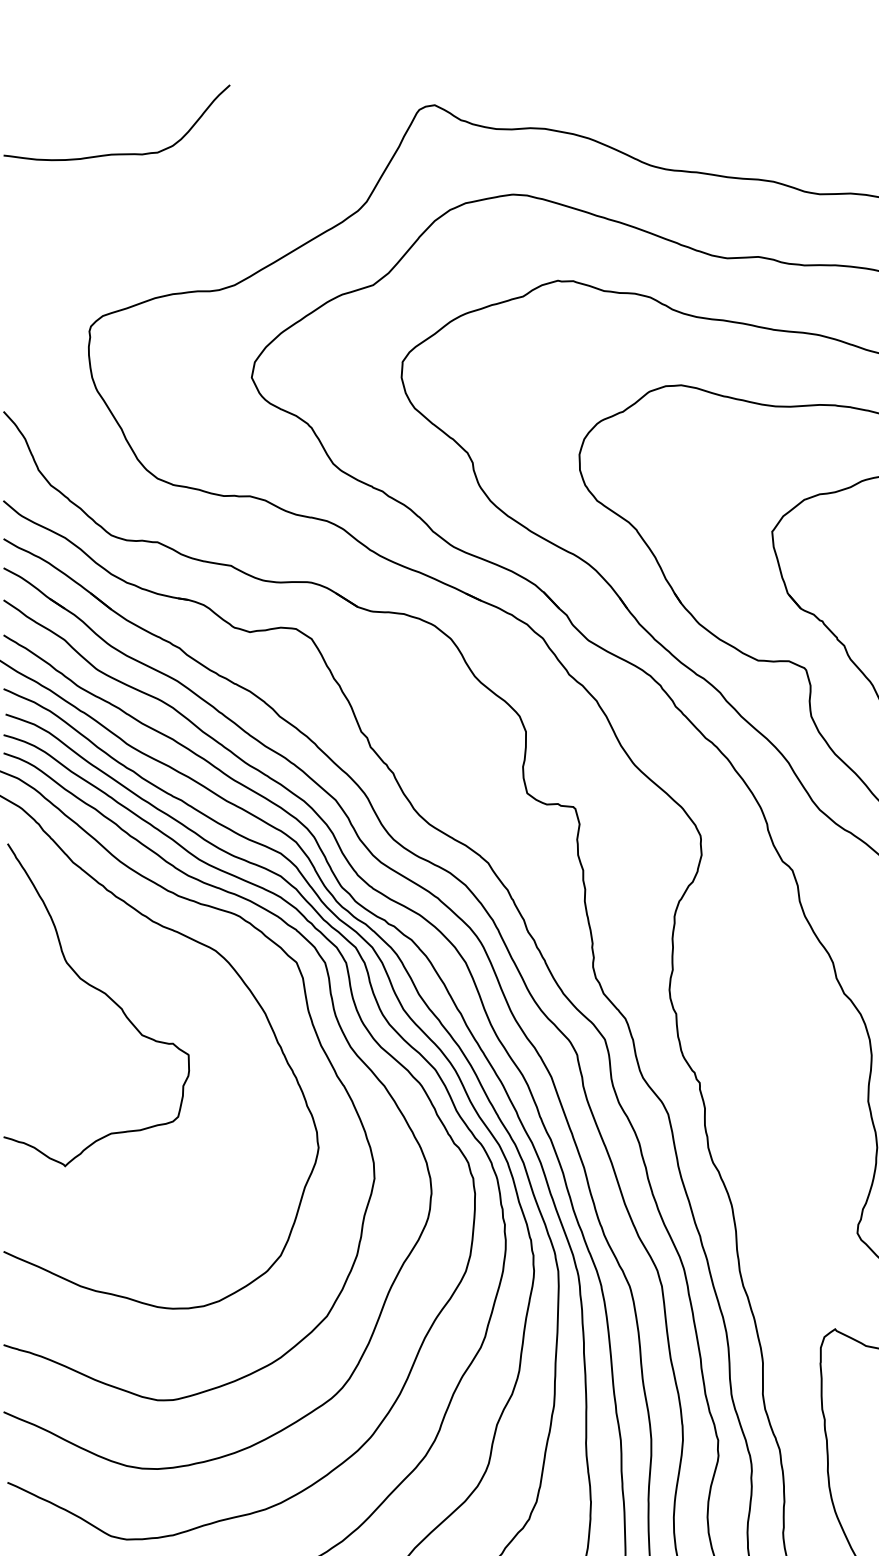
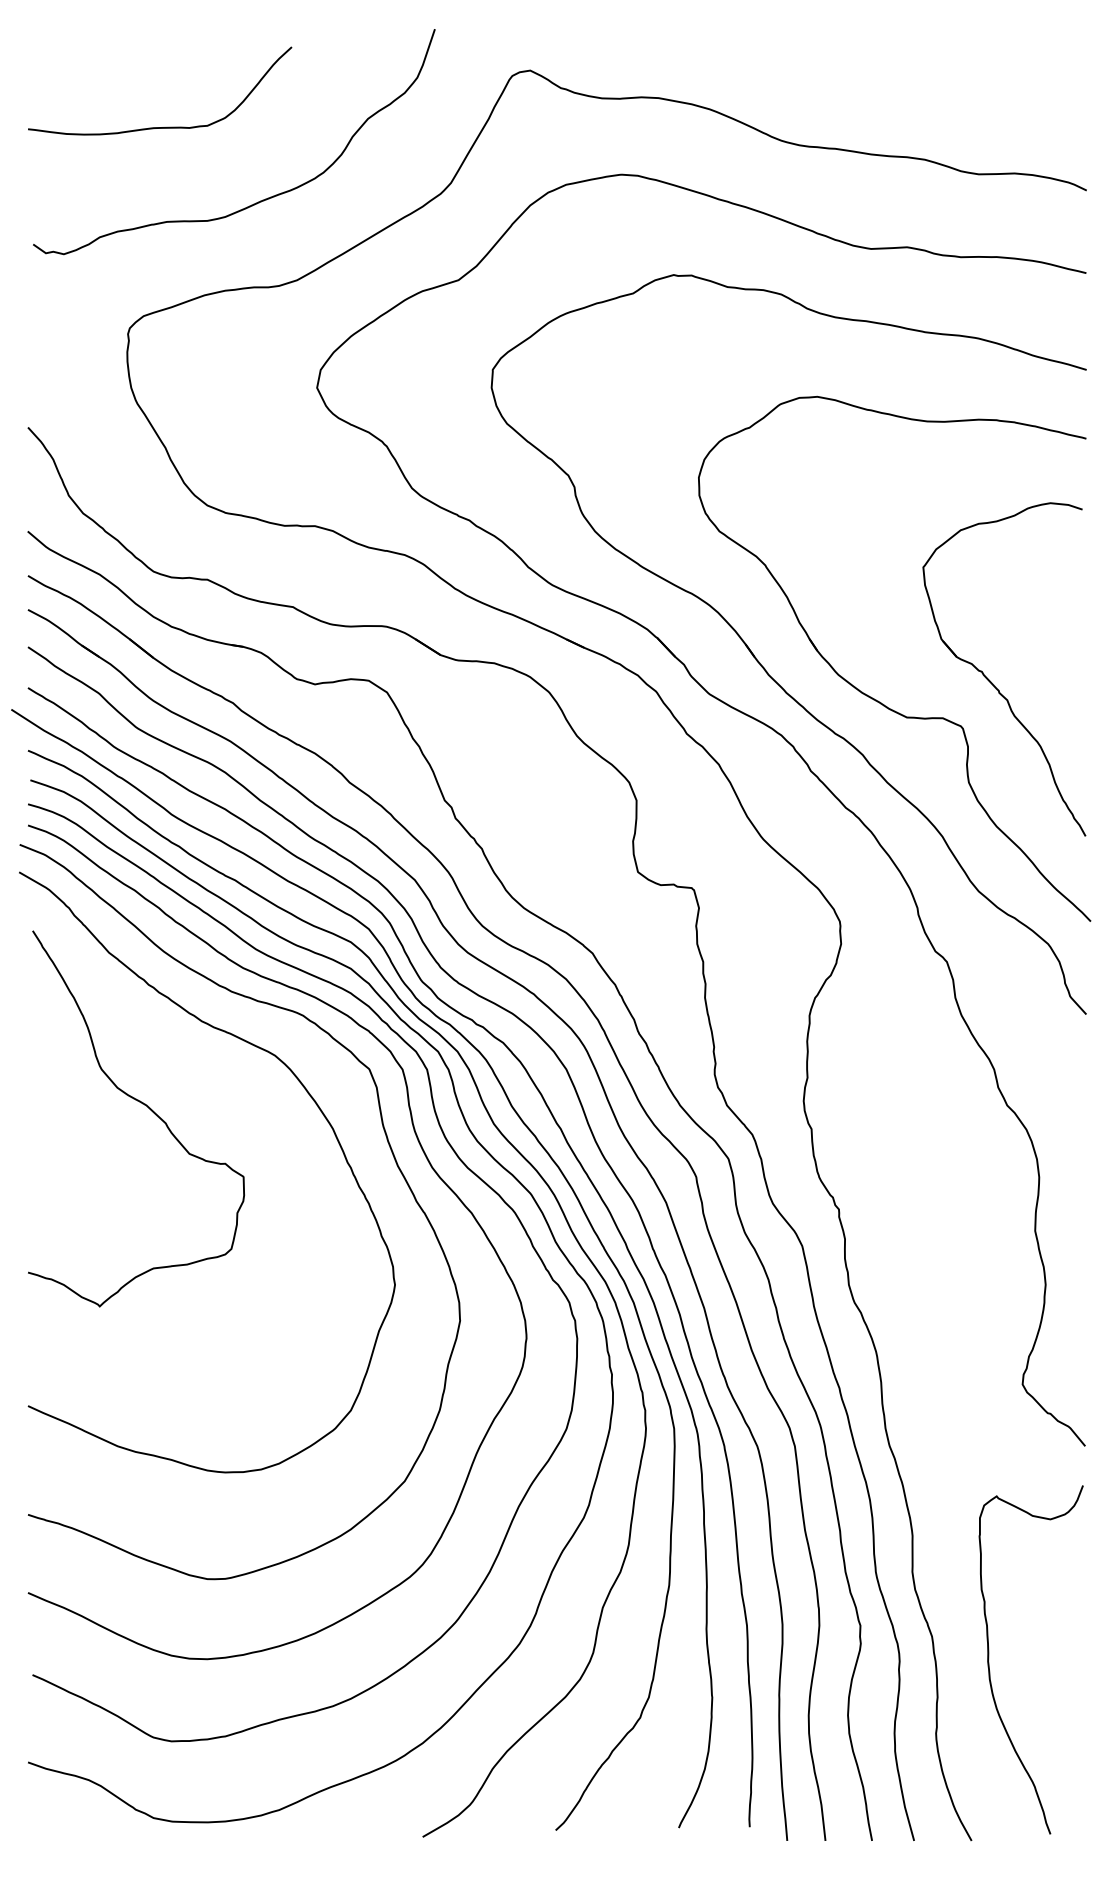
curve: (204, 215) -> (262, 199), added

